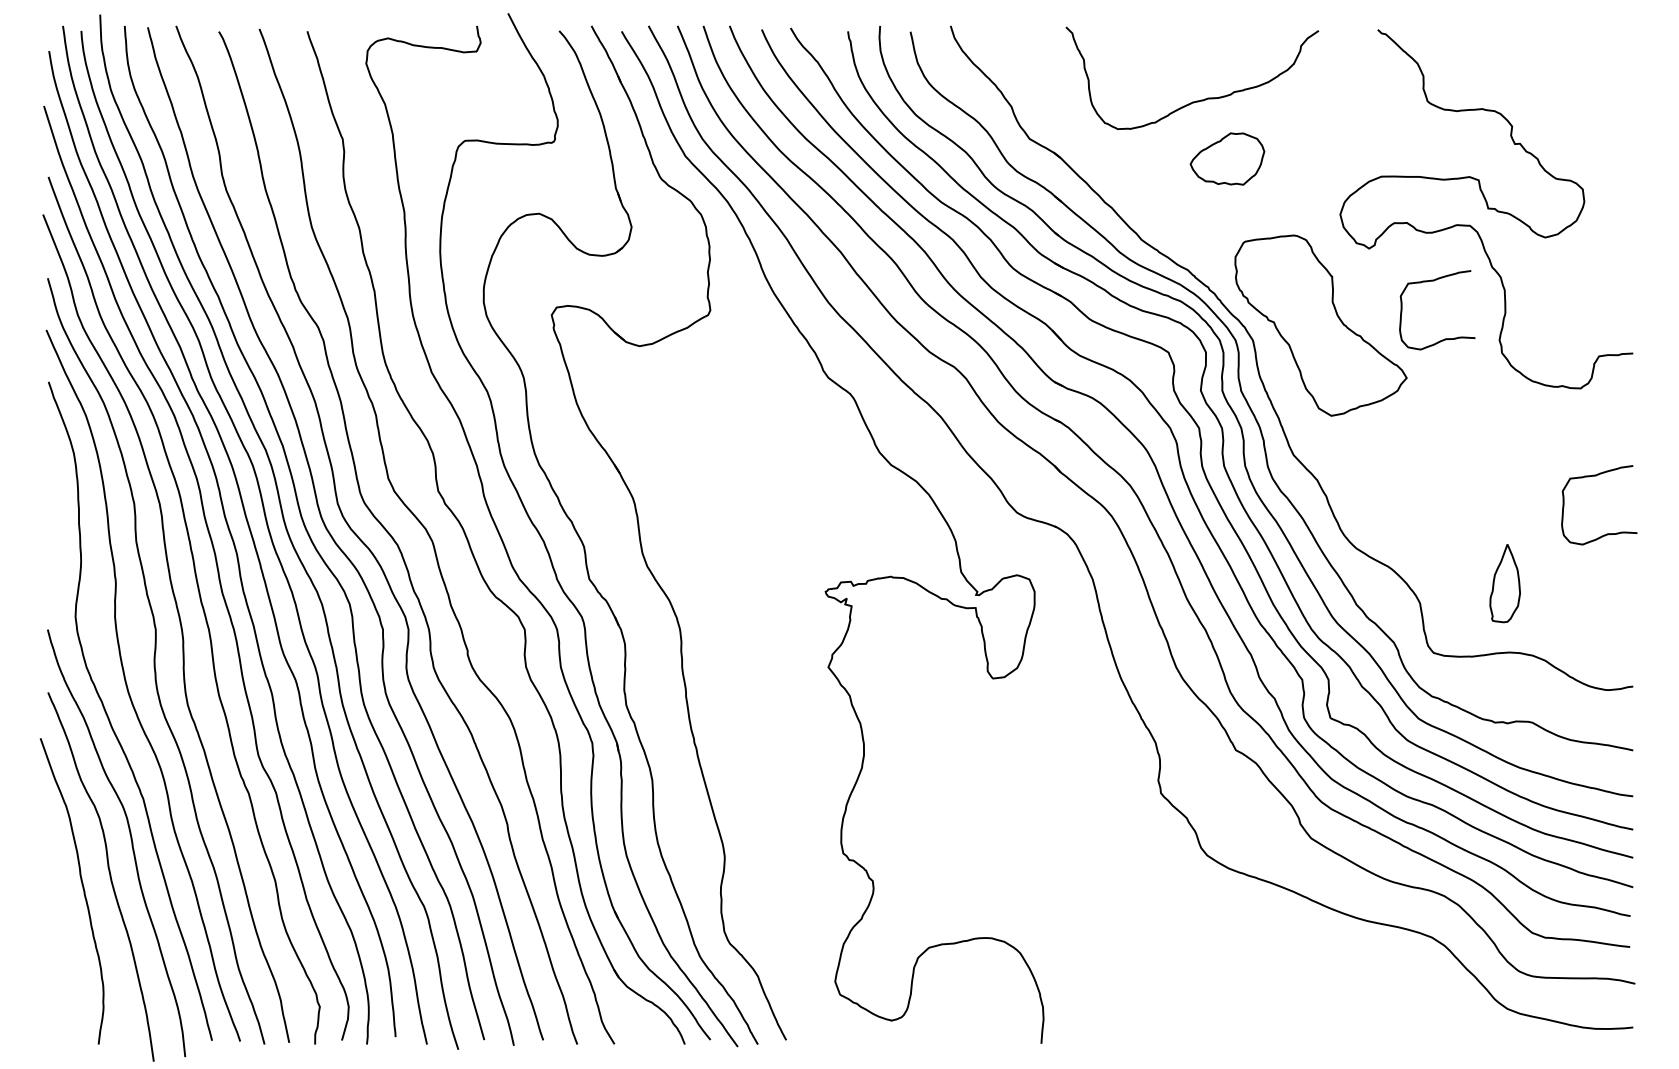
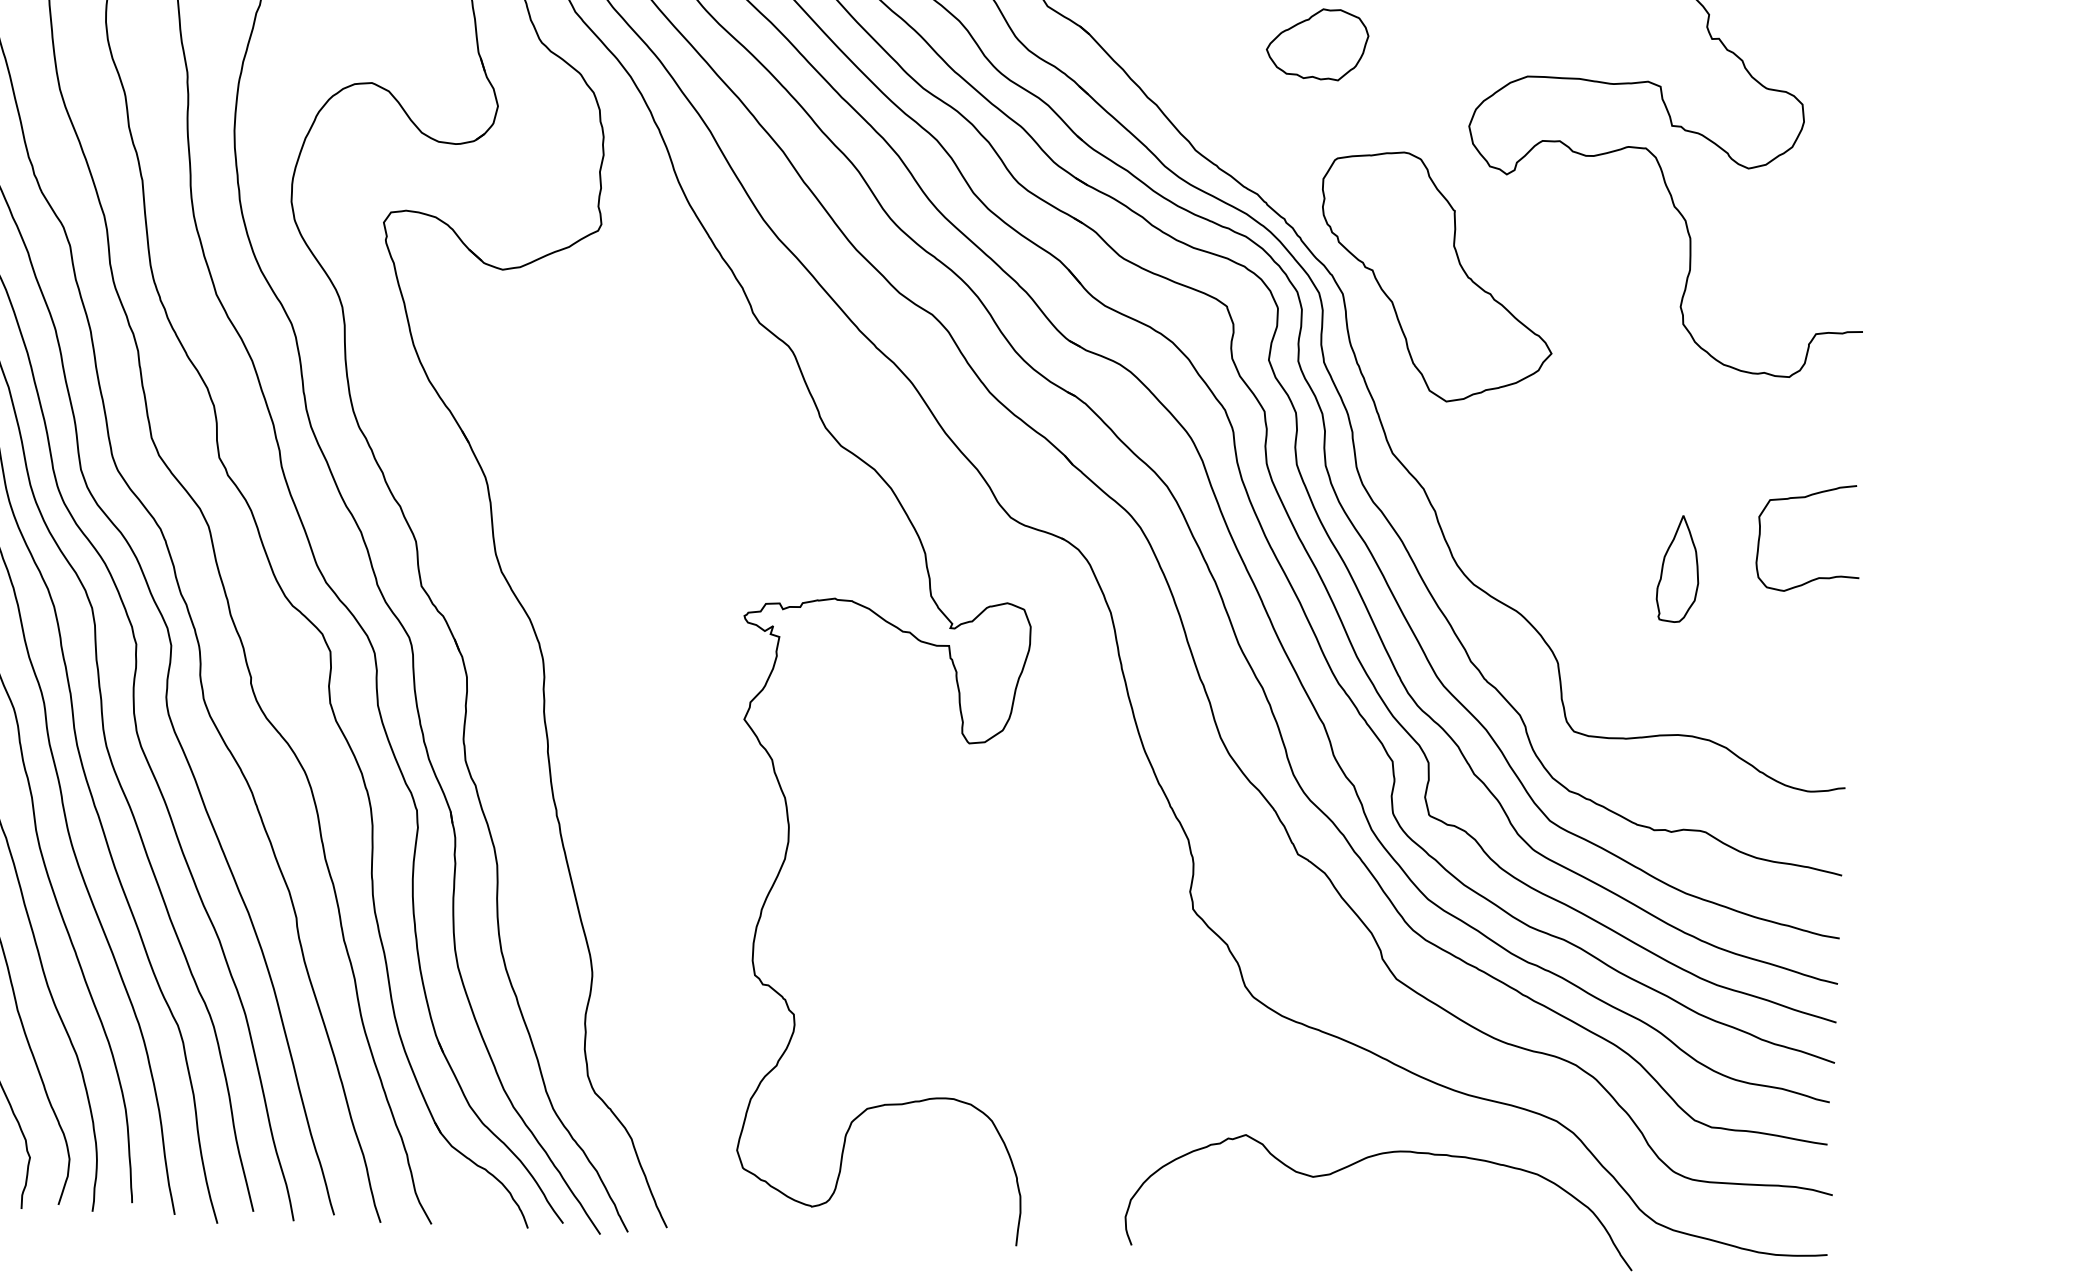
curve: (1444, 338) -> (1605, 301), removed
part: (1504, 583) -> (1677, 568), moved
curve: (1291, 972) -> (1362, 1161), added

